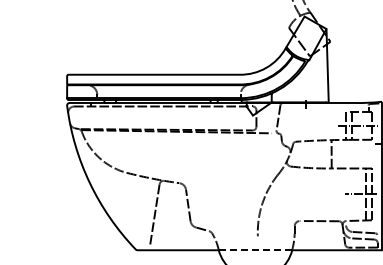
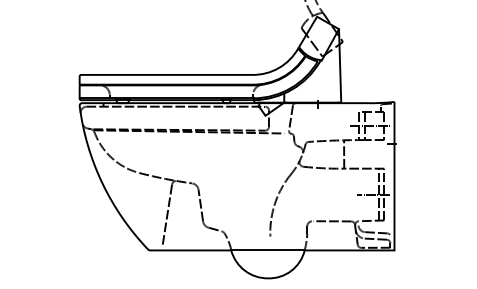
line: (254, 250) -> (267, 250), dashed -> solid

